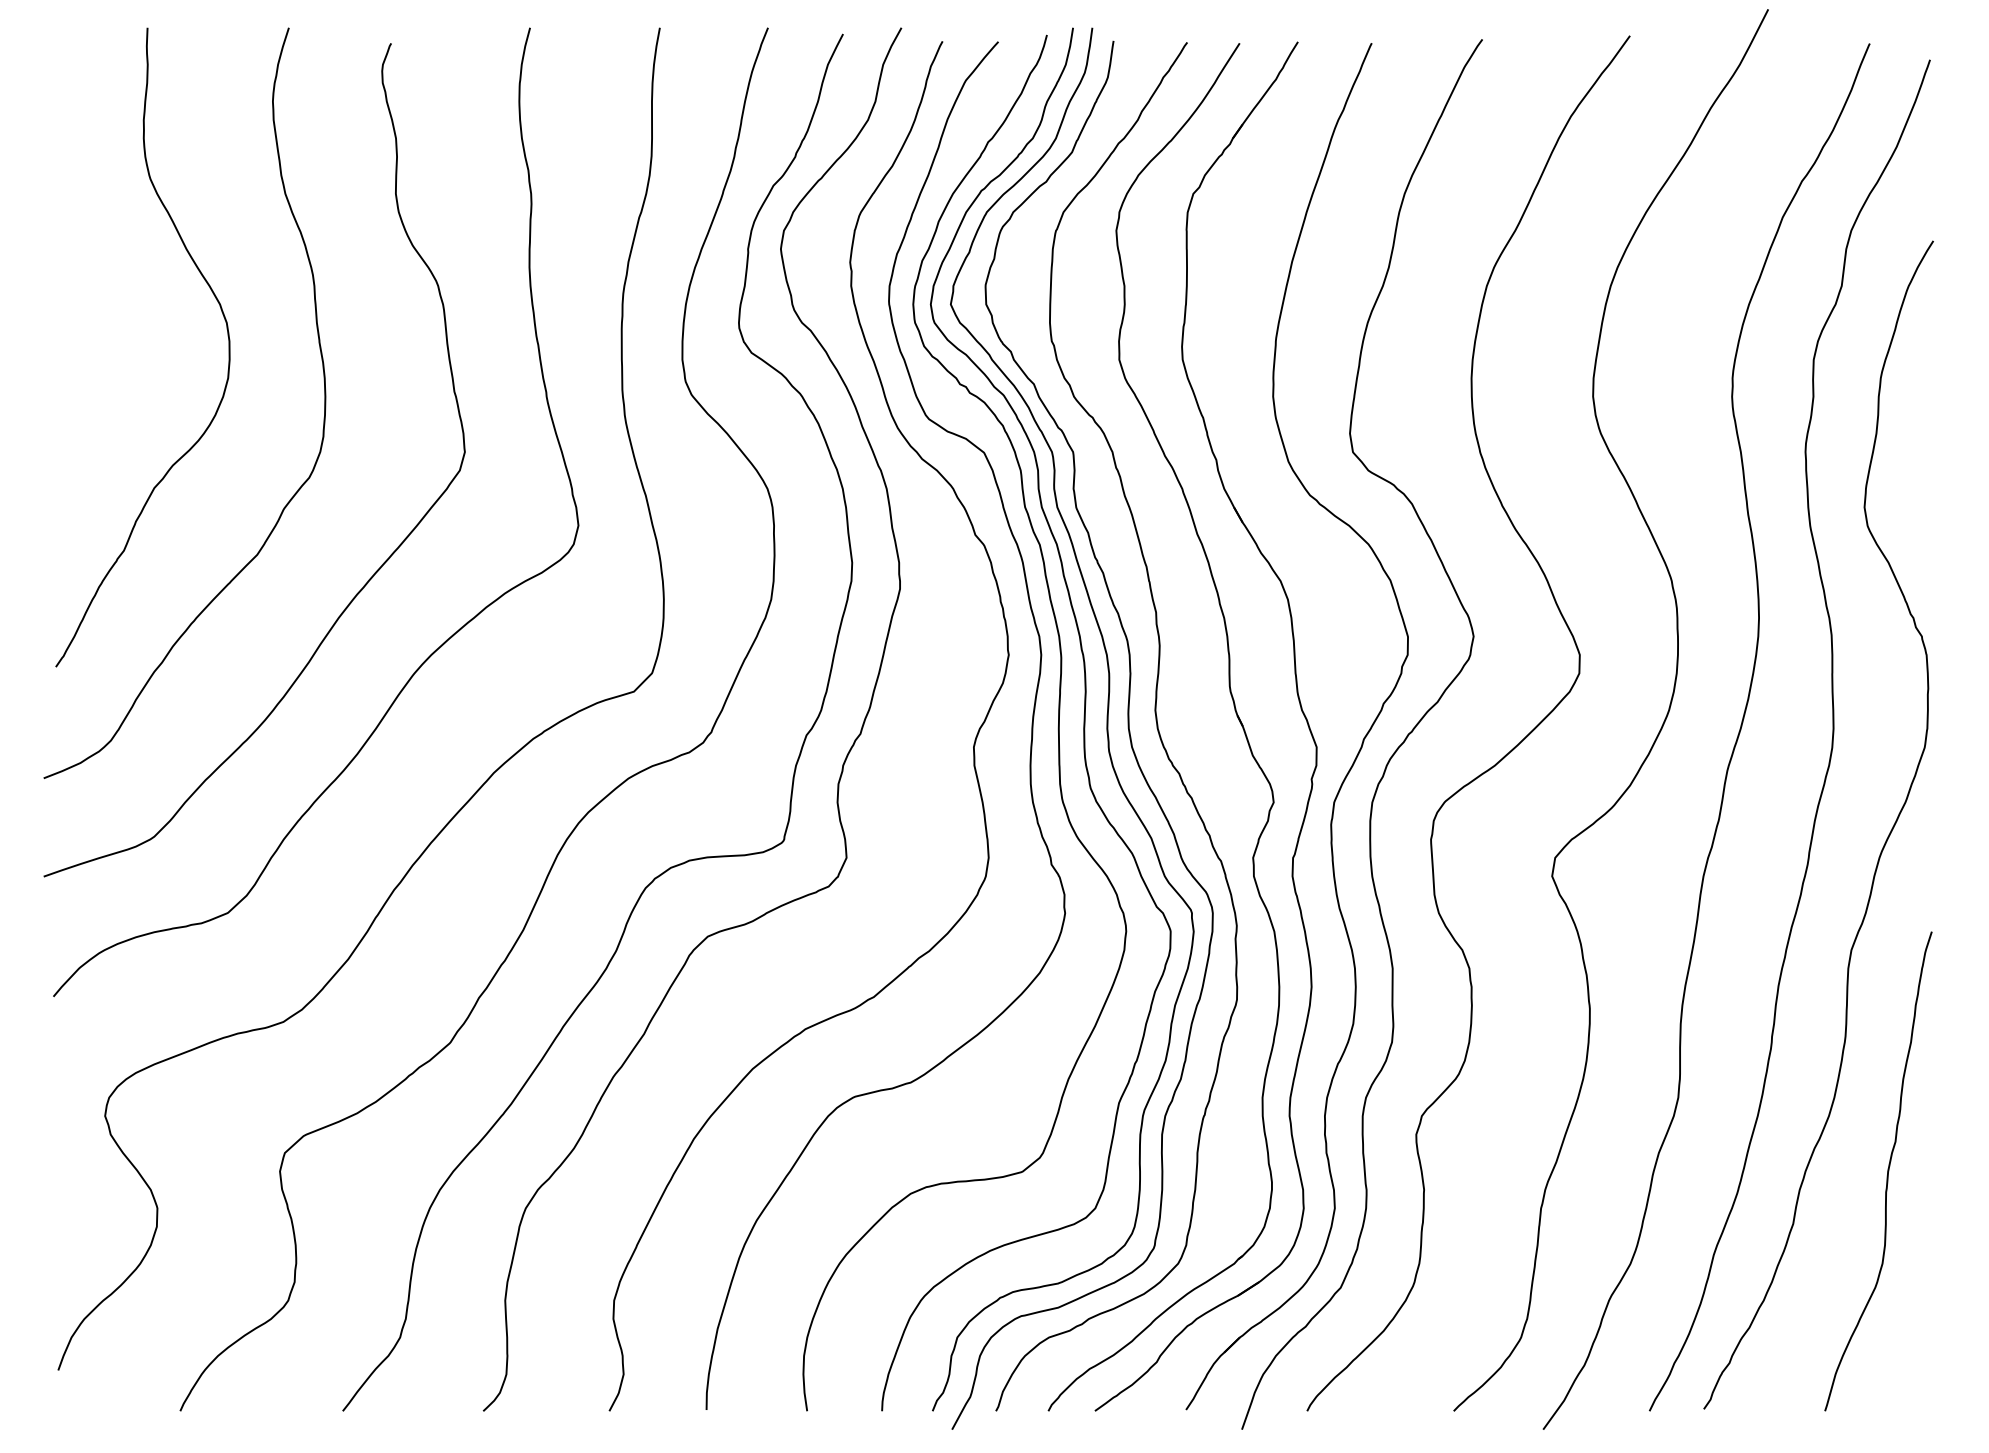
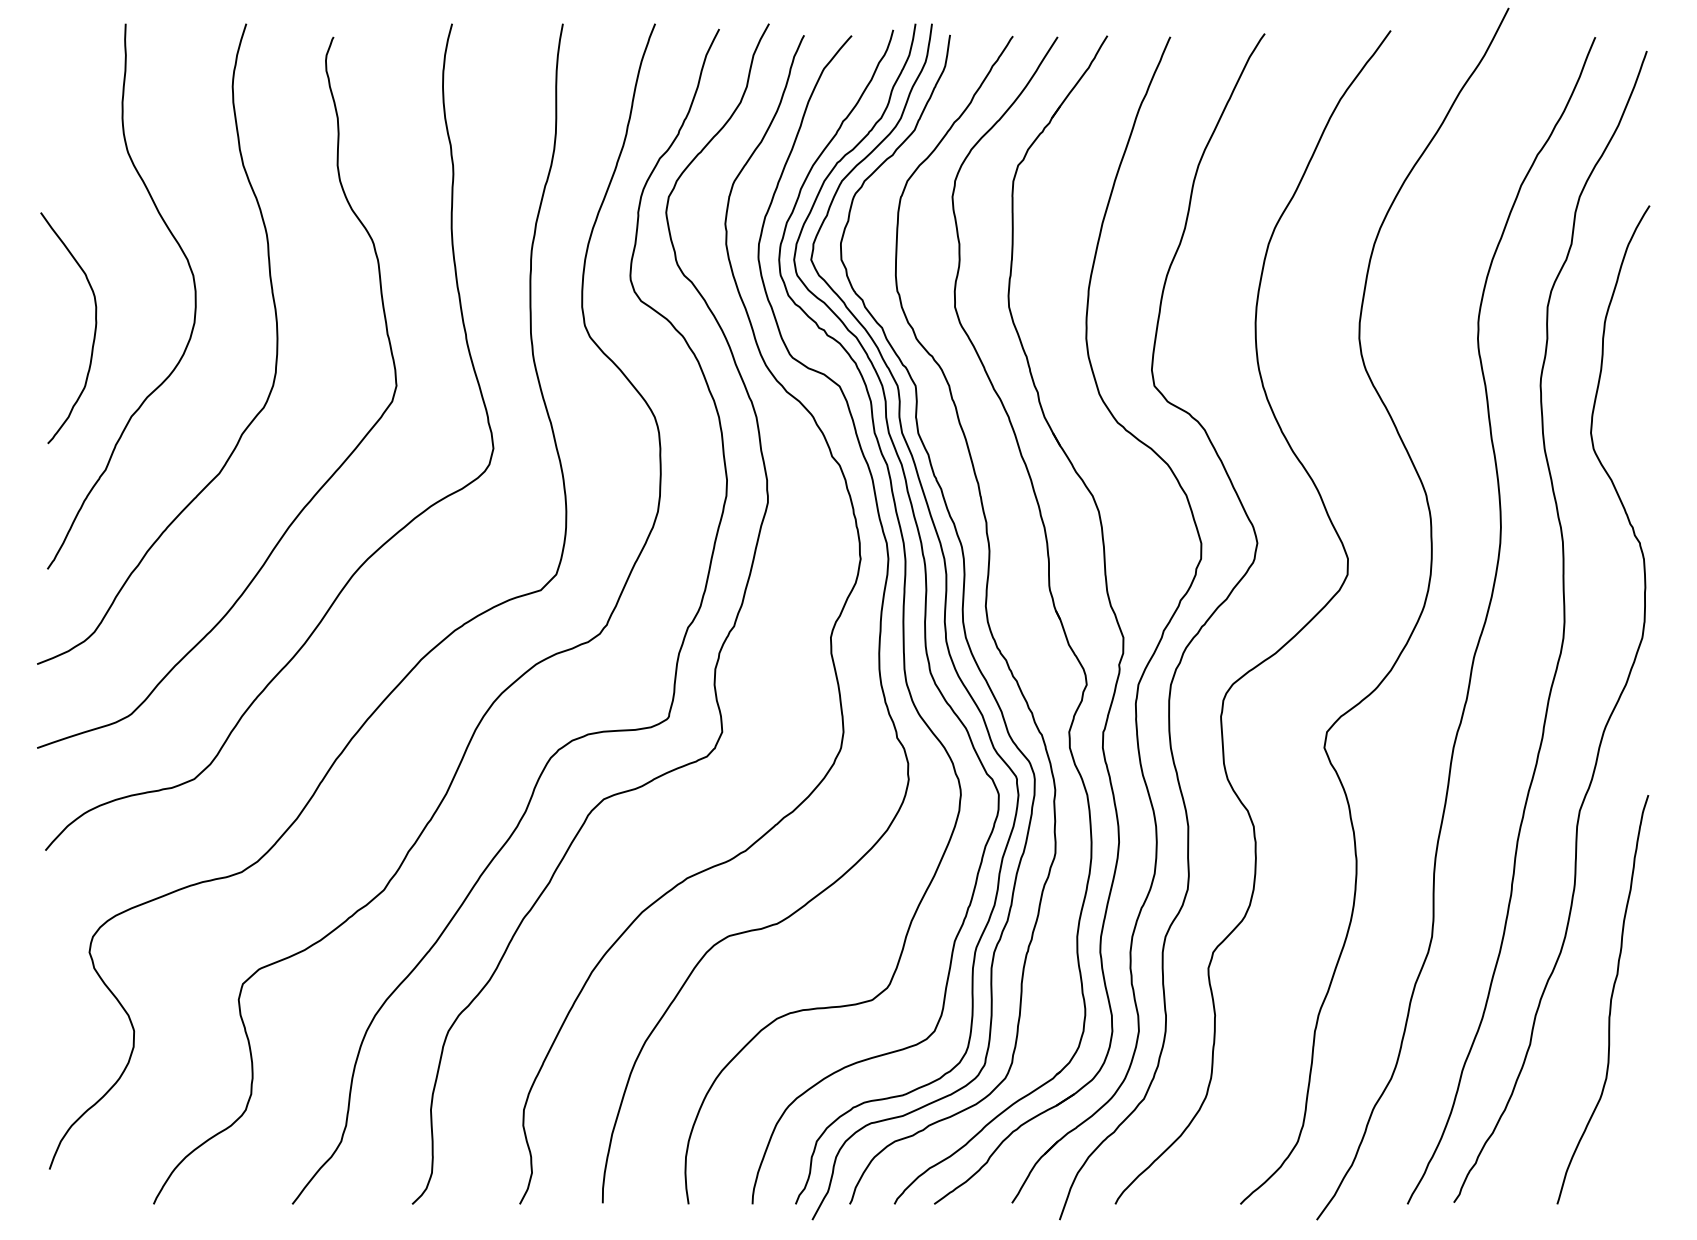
curve: (110, 384) -> (94, 328), added

